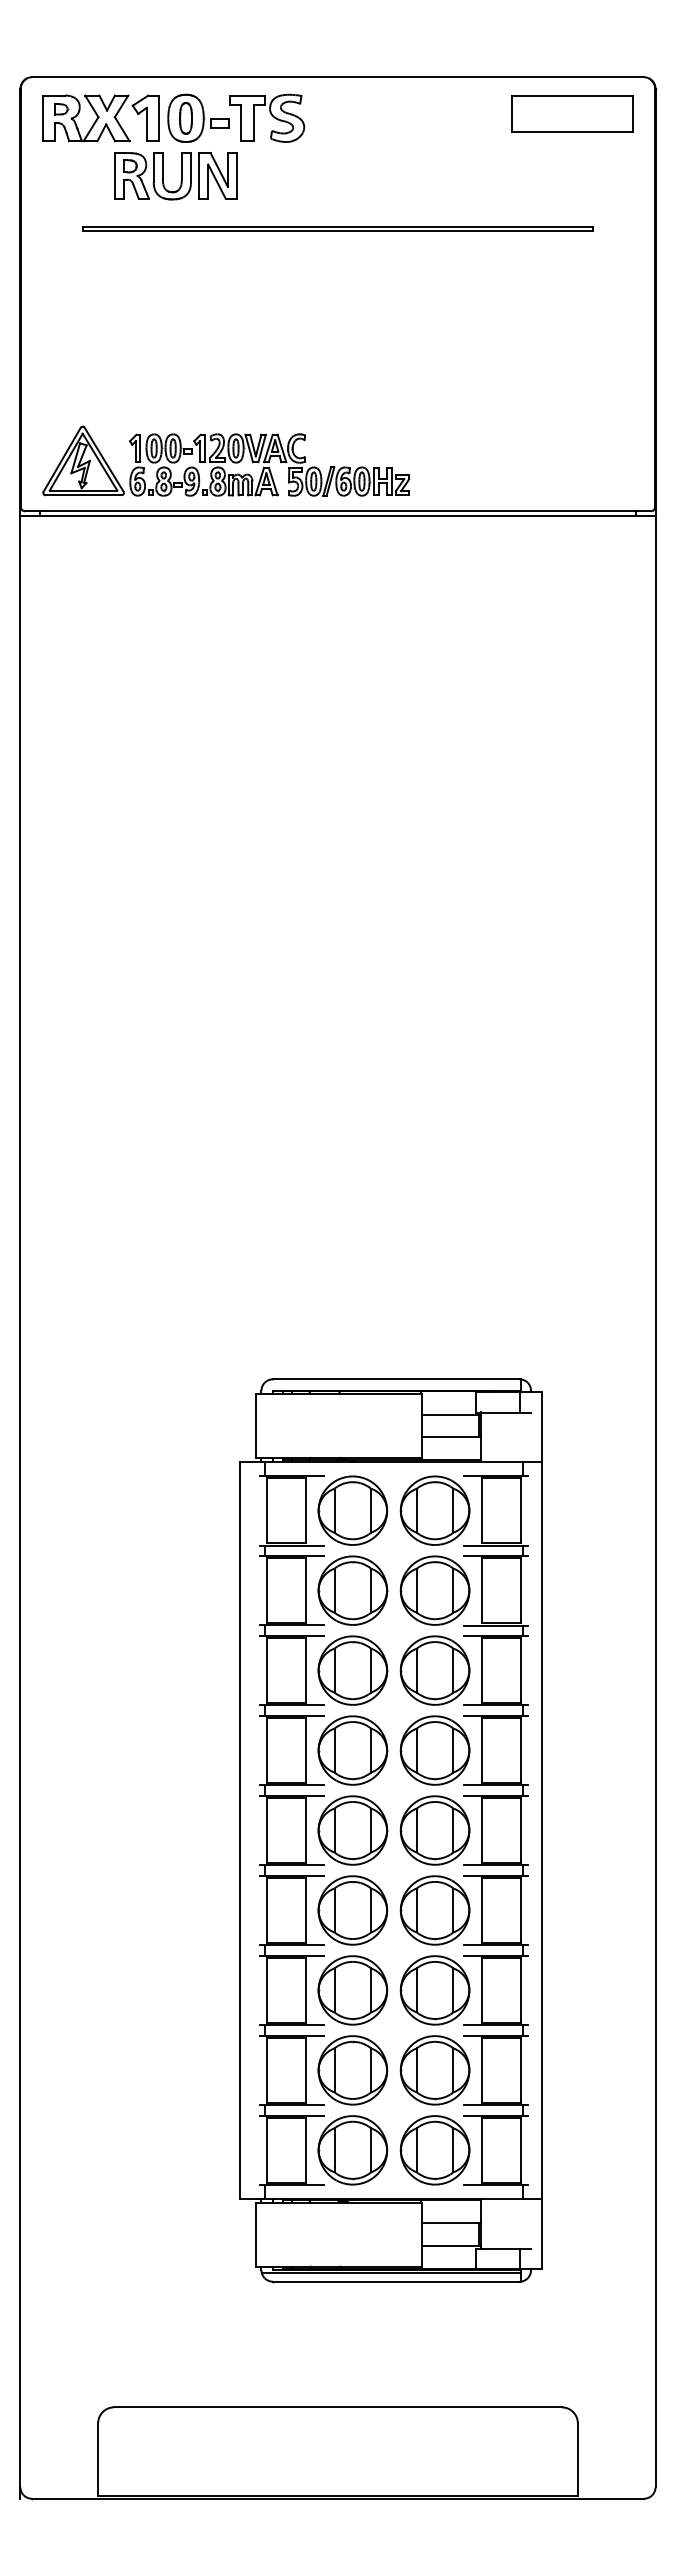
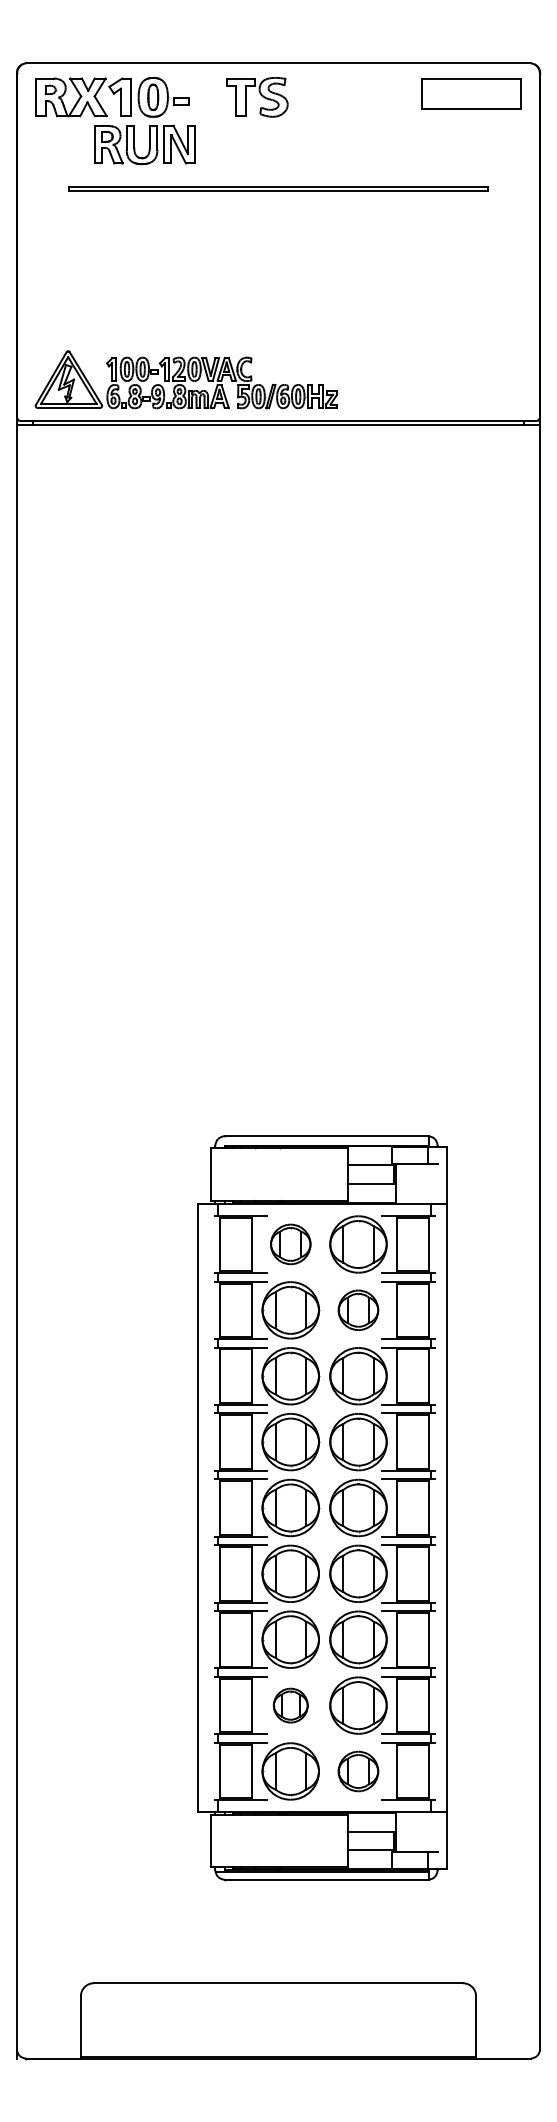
part: (267, 117) -> (257, 96), moved
part: (352, 1510) -> (290, 1244), size x0.7
part: (434, 1590) -> (358, 1310), size x0.7
part: (352, 2070) -> (290, 1705), size x0.6
part: (434, 2150) -> (358, 1771), size x0.7

